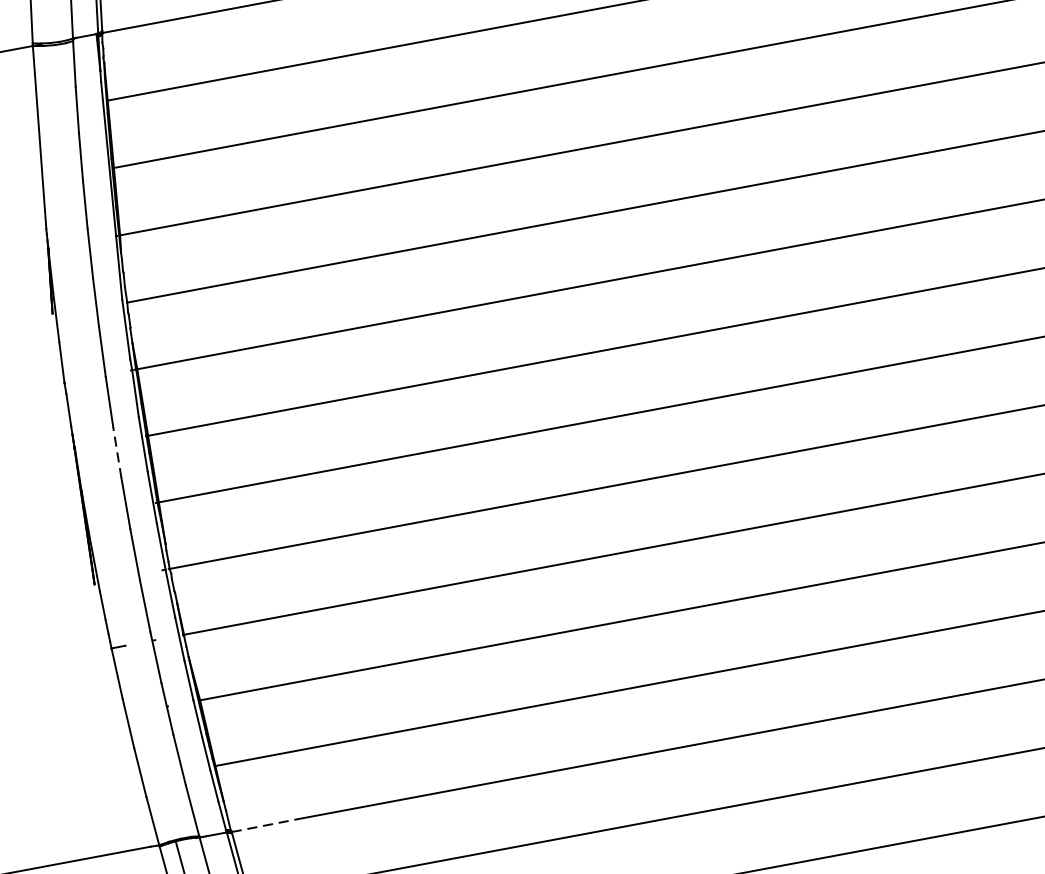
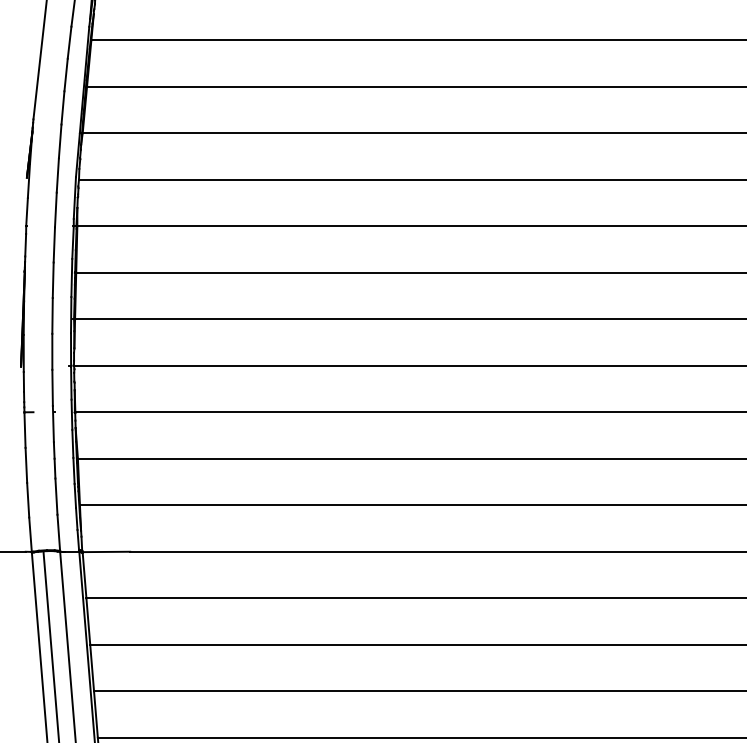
line: (117, 452) -> (53, 280), dashed -> solid
line: (265, 824) -> (106, 551), dashed -> solid

